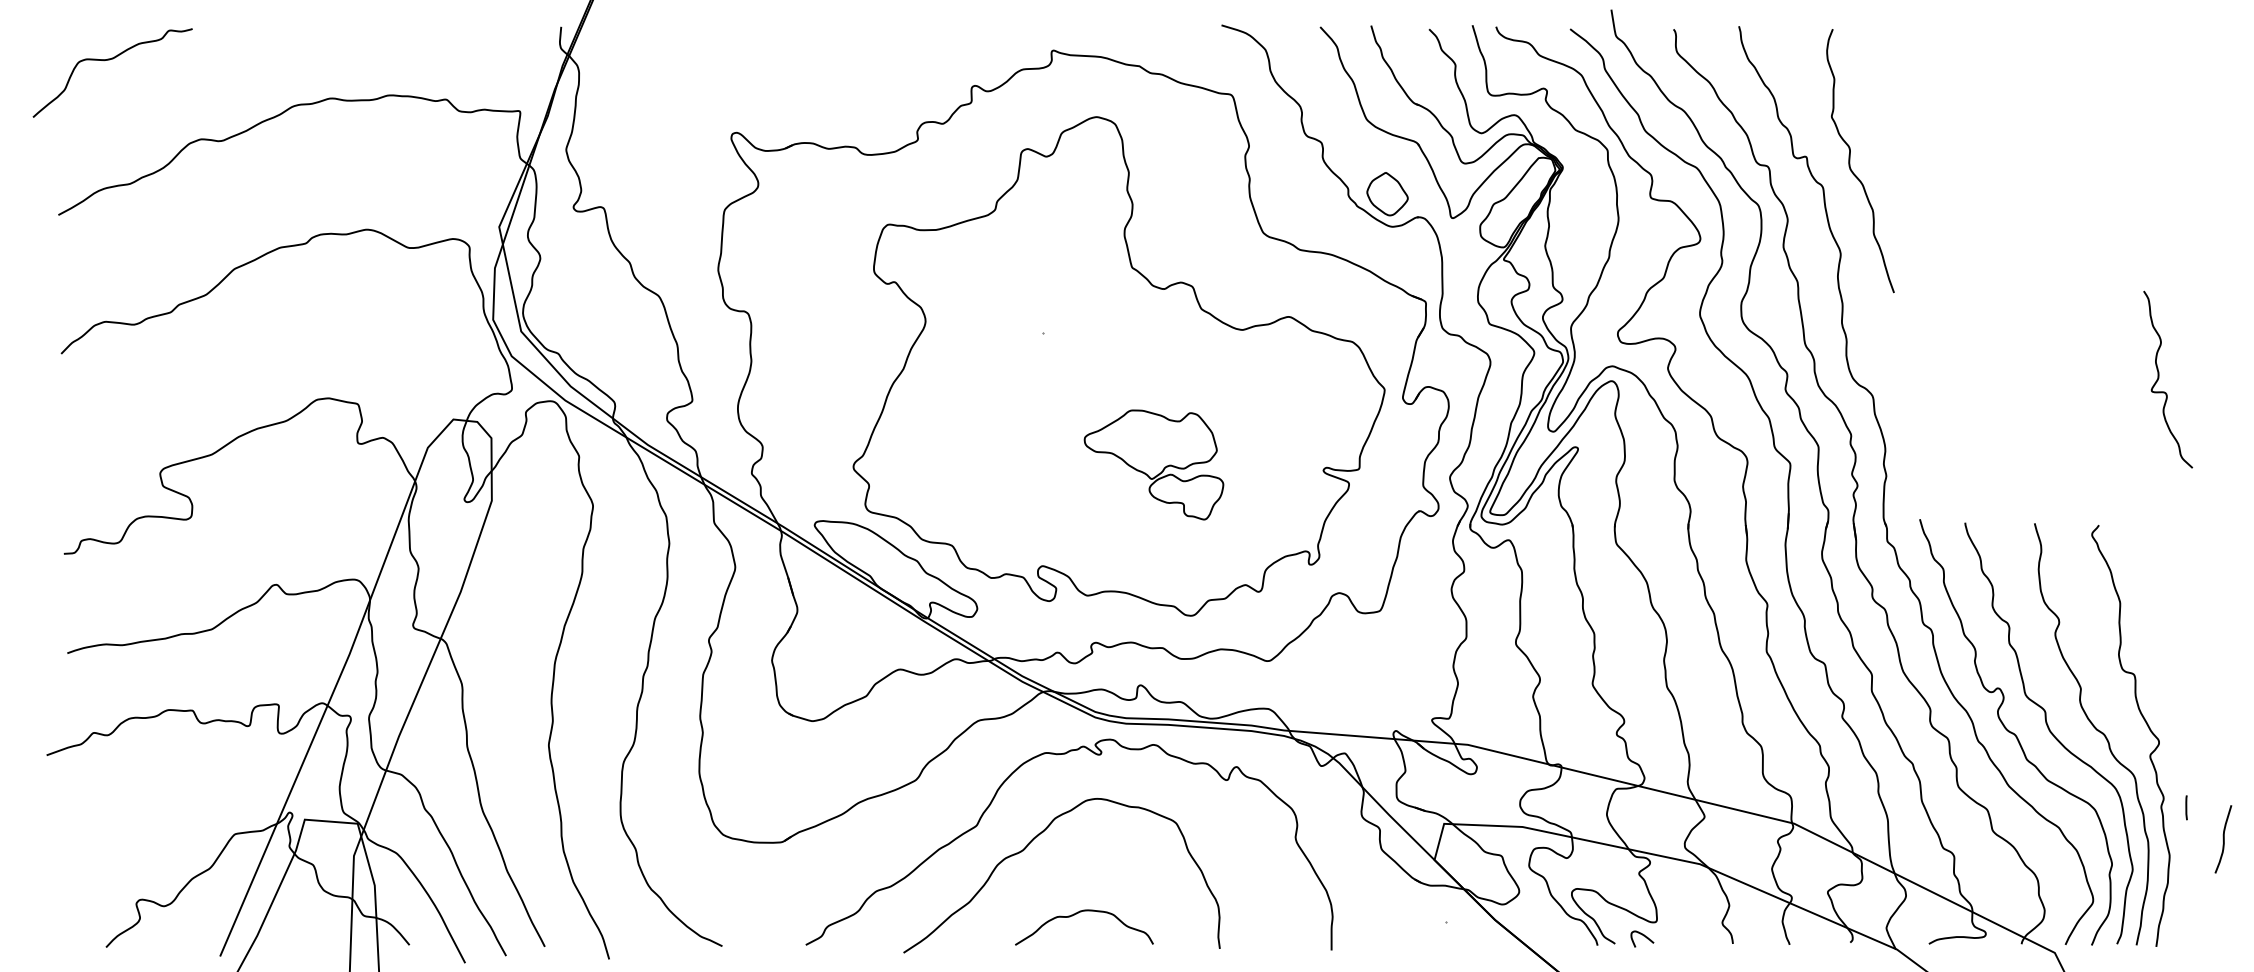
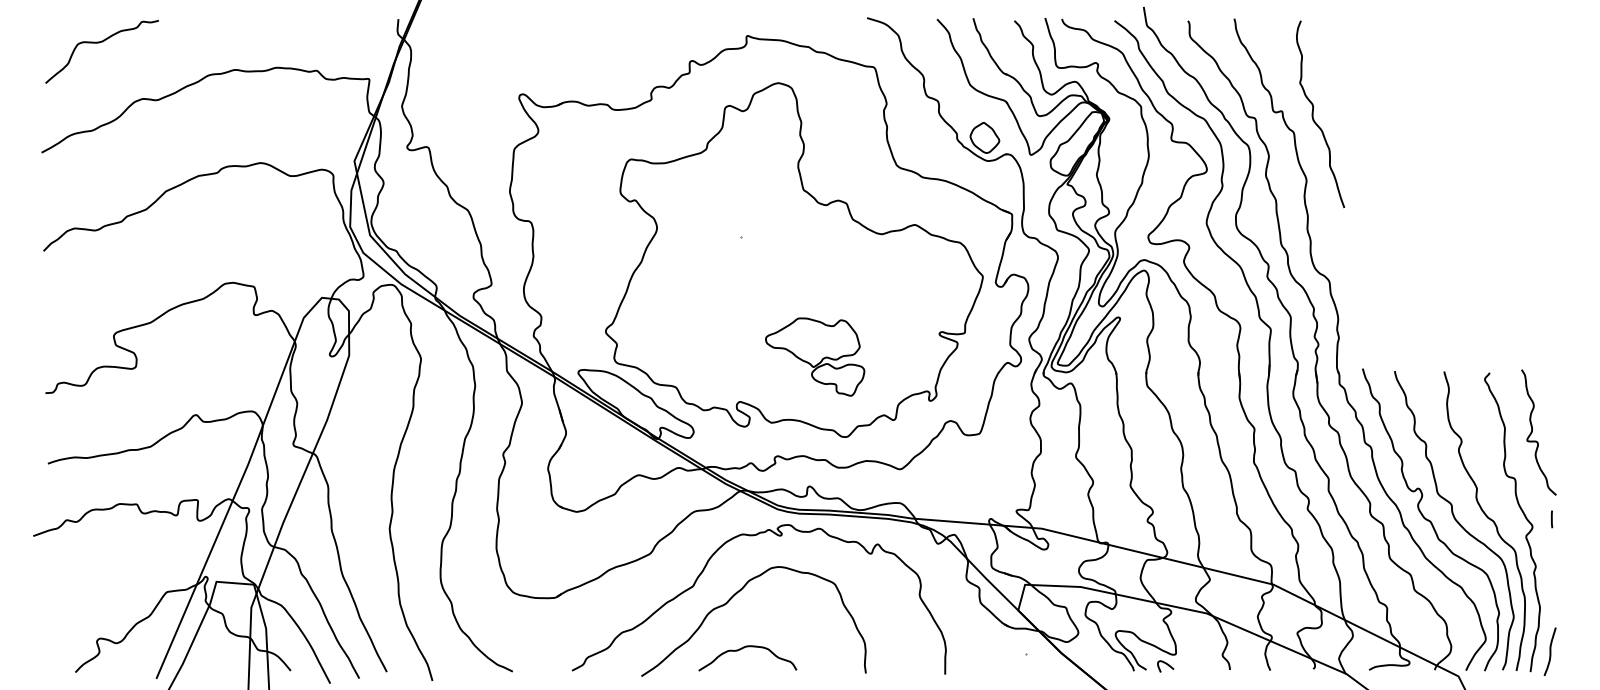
curve: (108, 61) -> (99, 43), moved
curve: (2159, 379) -> (1532, 432), moved
part: (1154, 464) -> (815, 356), moved
line: (2185, 807) -> (1551, 519), moved
curve: (2222, 838) -> (1549, 651), moved
curve: (1076, 915) -> (742, 649), moved

